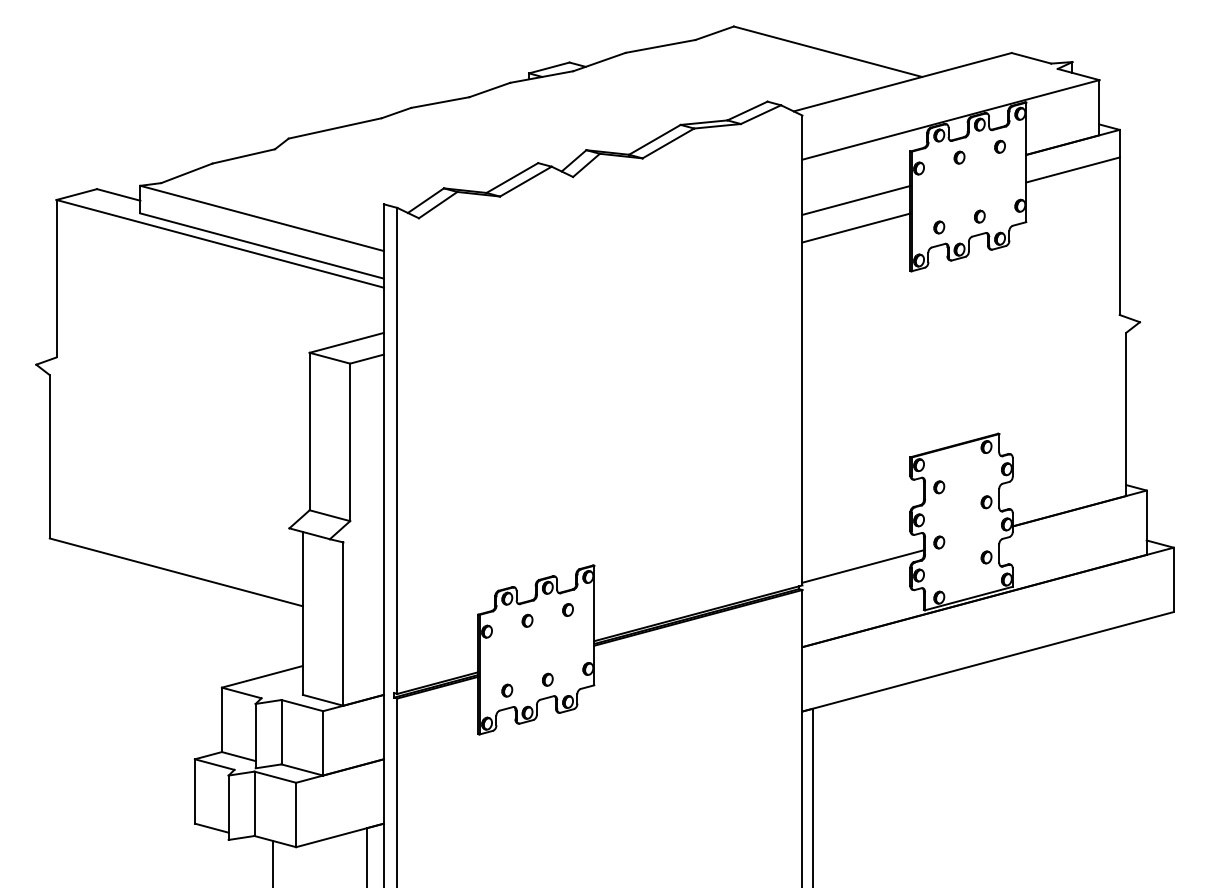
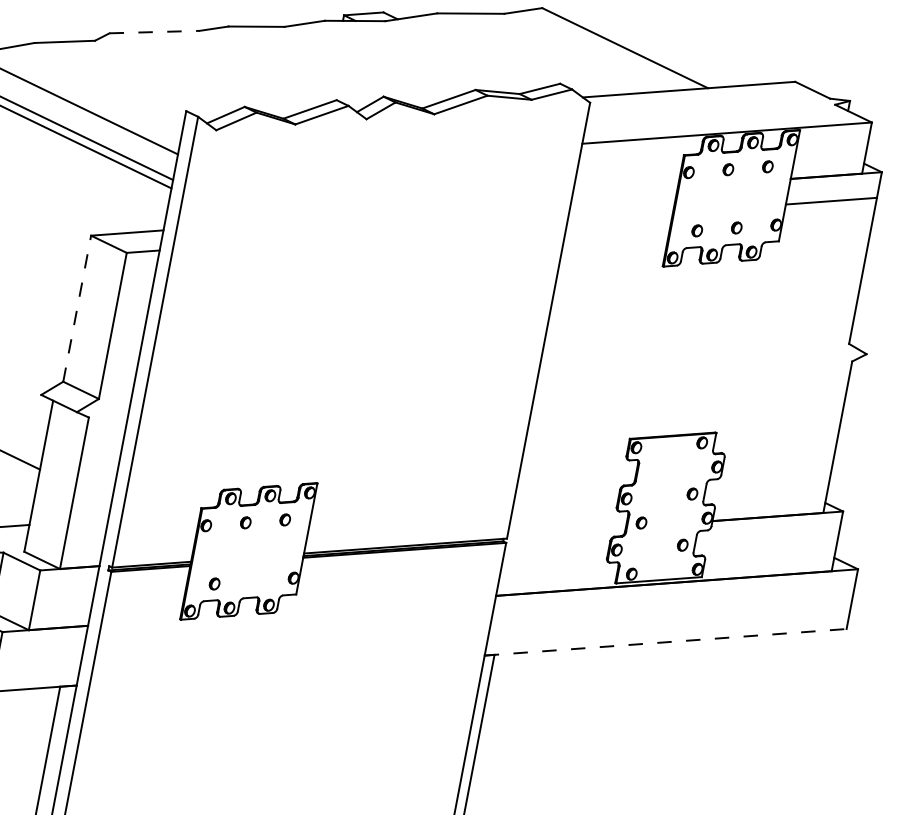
line: (335, 128) -> (154, 32), solid -> dashed
line: (856, 199) -> (625, 190), removed
line: (856, 227) -> (620, 216), removed
line: (309, 431) -> (77, 308), solid -> dashed
part: (939, 487) -> (651, 472), removed
line: (862, 566) -> (566, 531), removed
line: (988, 661) -> (666, 642), solid -> dashed
part: (547, 679) -> (253, 580), removed

